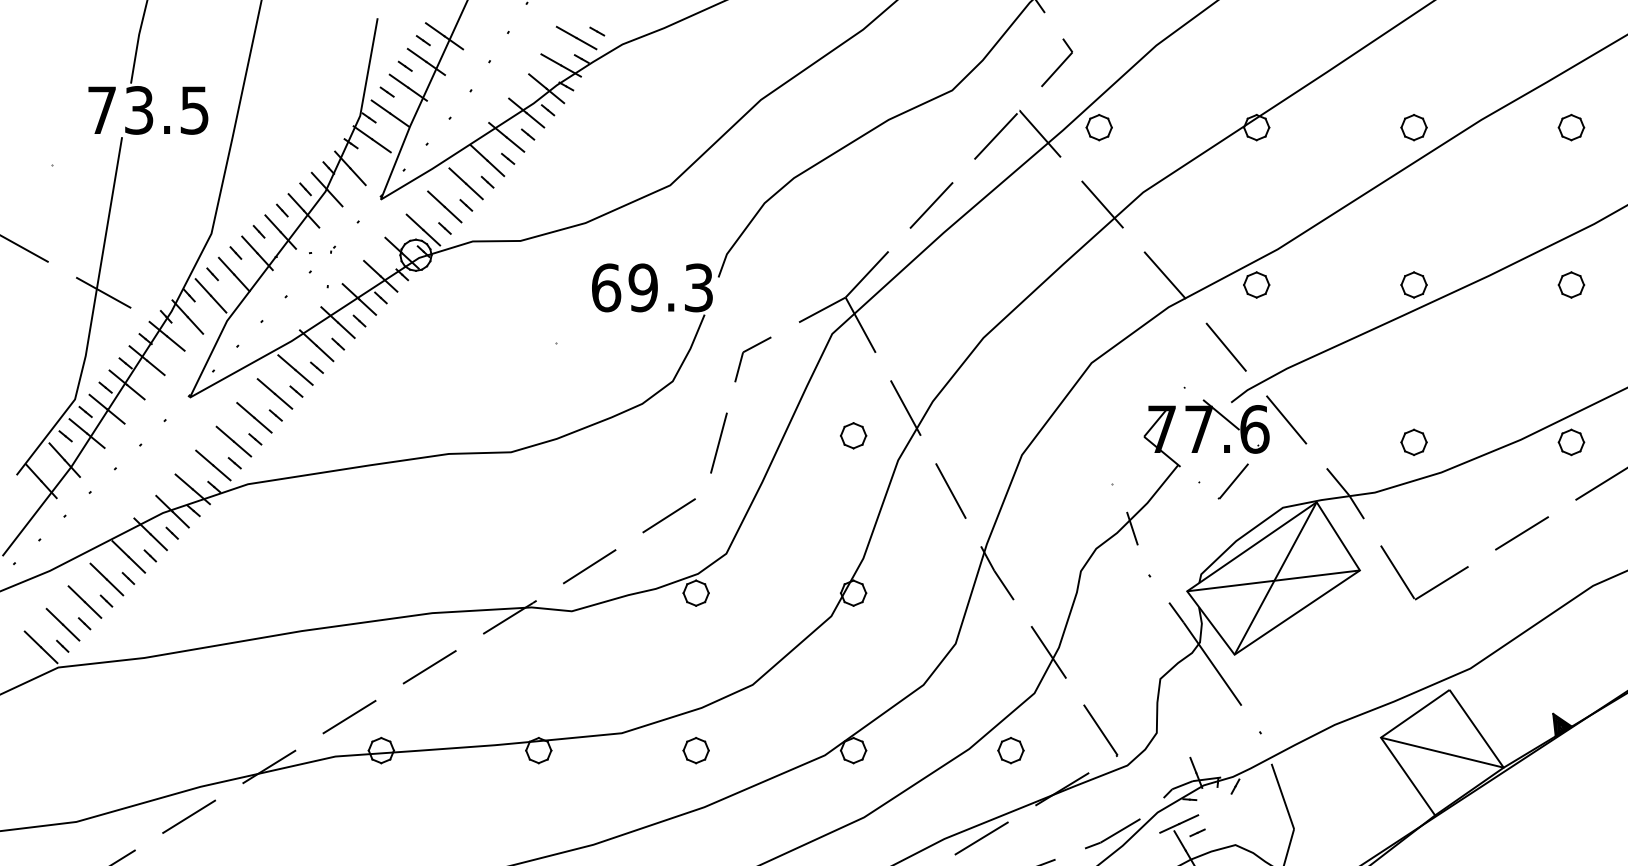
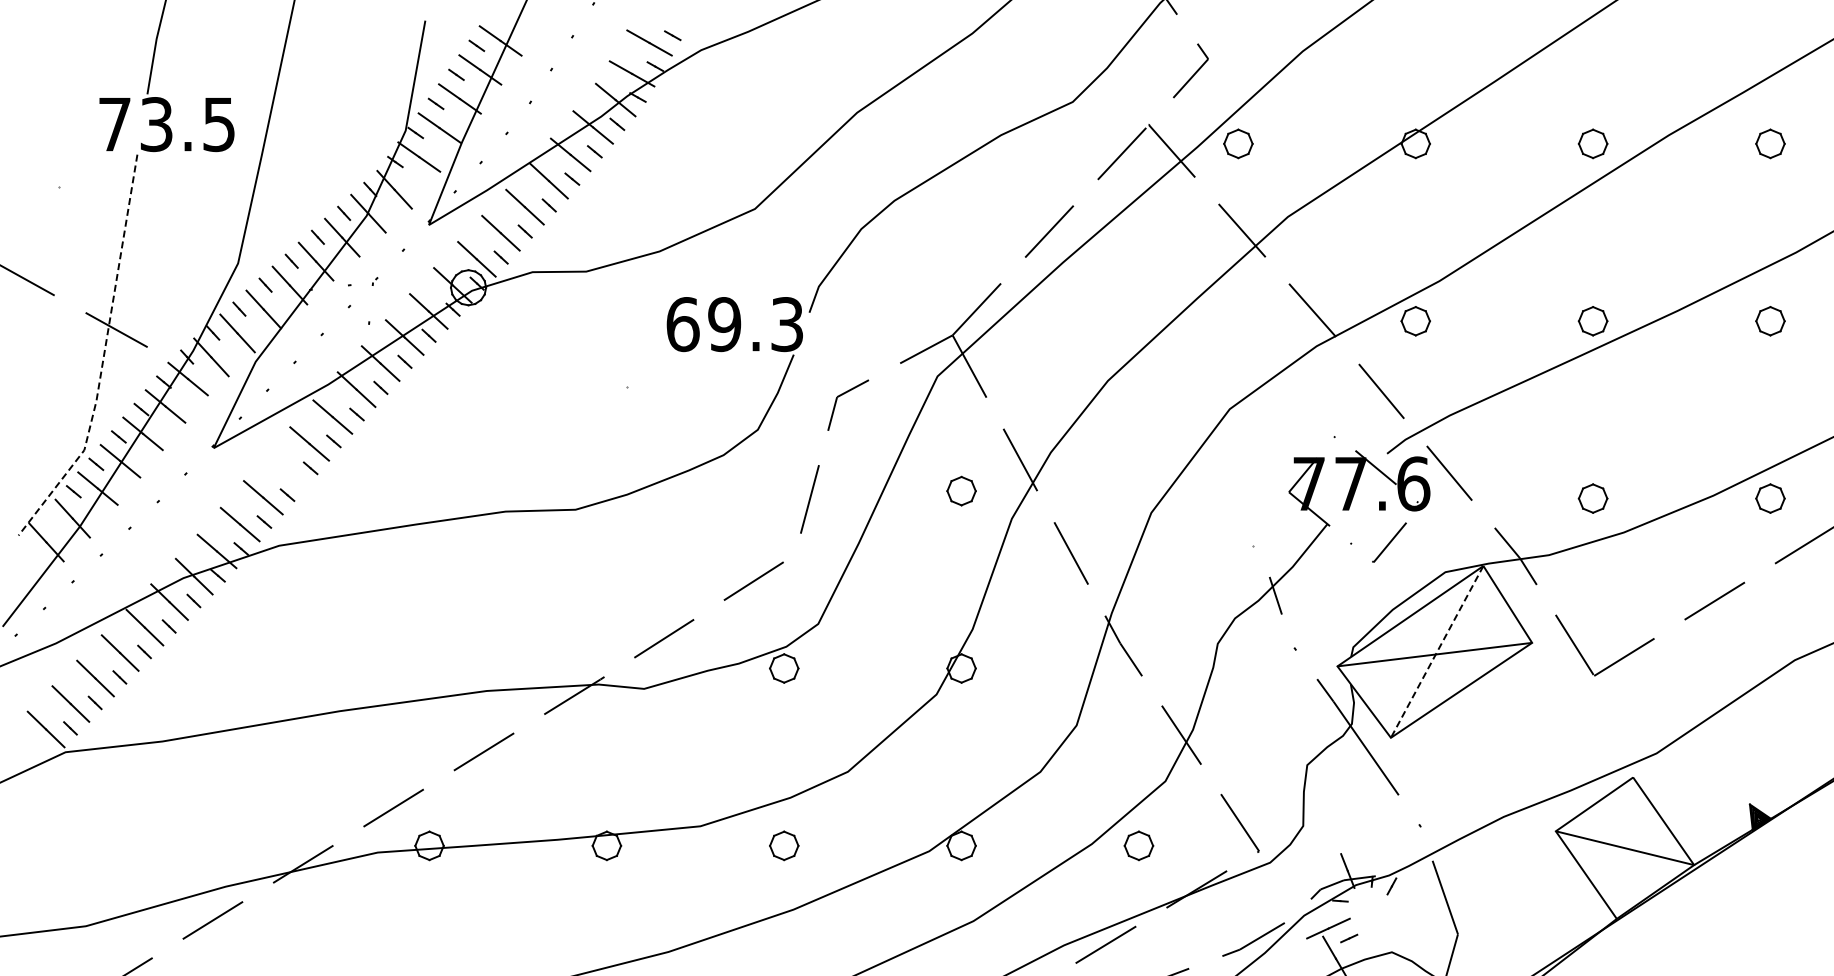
line: (92, 317) -> (103, 357), solid -> dashed
line: (254, 417) -> (286, 470), removed
line: (1275, 578) -> (1437, 651), solid -> dashed

